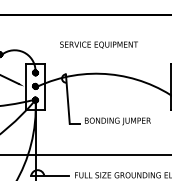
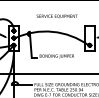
text: (97, 45) -> (56, 16), moved

